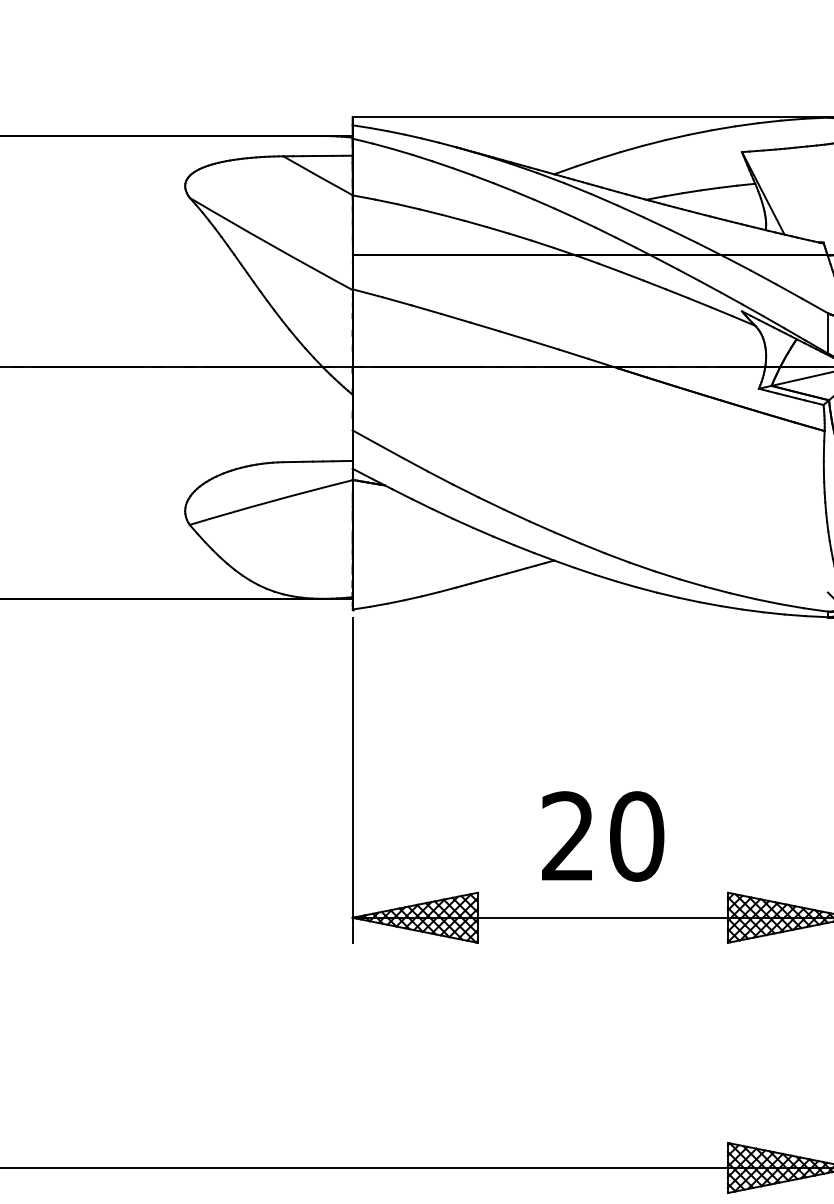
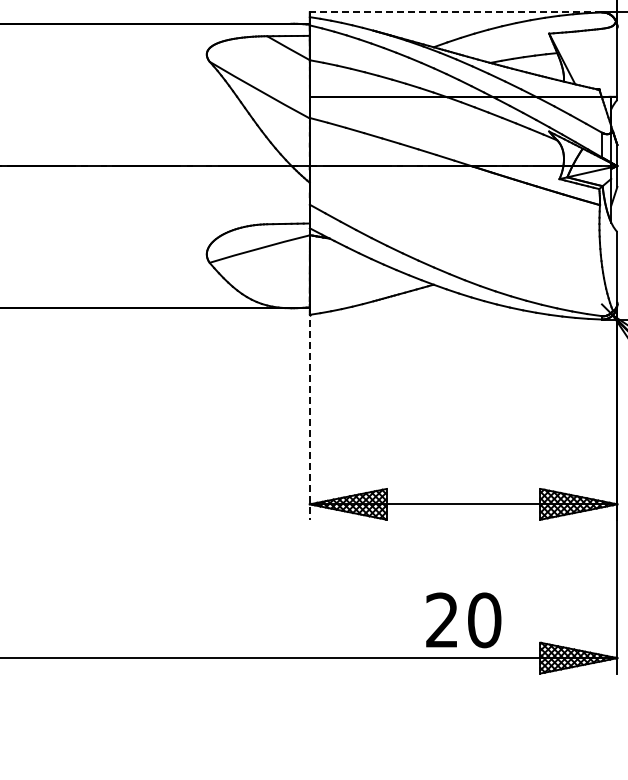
line: (589, 117) -> (455, 12), solid -> dashed
line: (352, 779) -> (309, 419), solid -> dashed
text: (602, 836) -> (463, 620), moved

